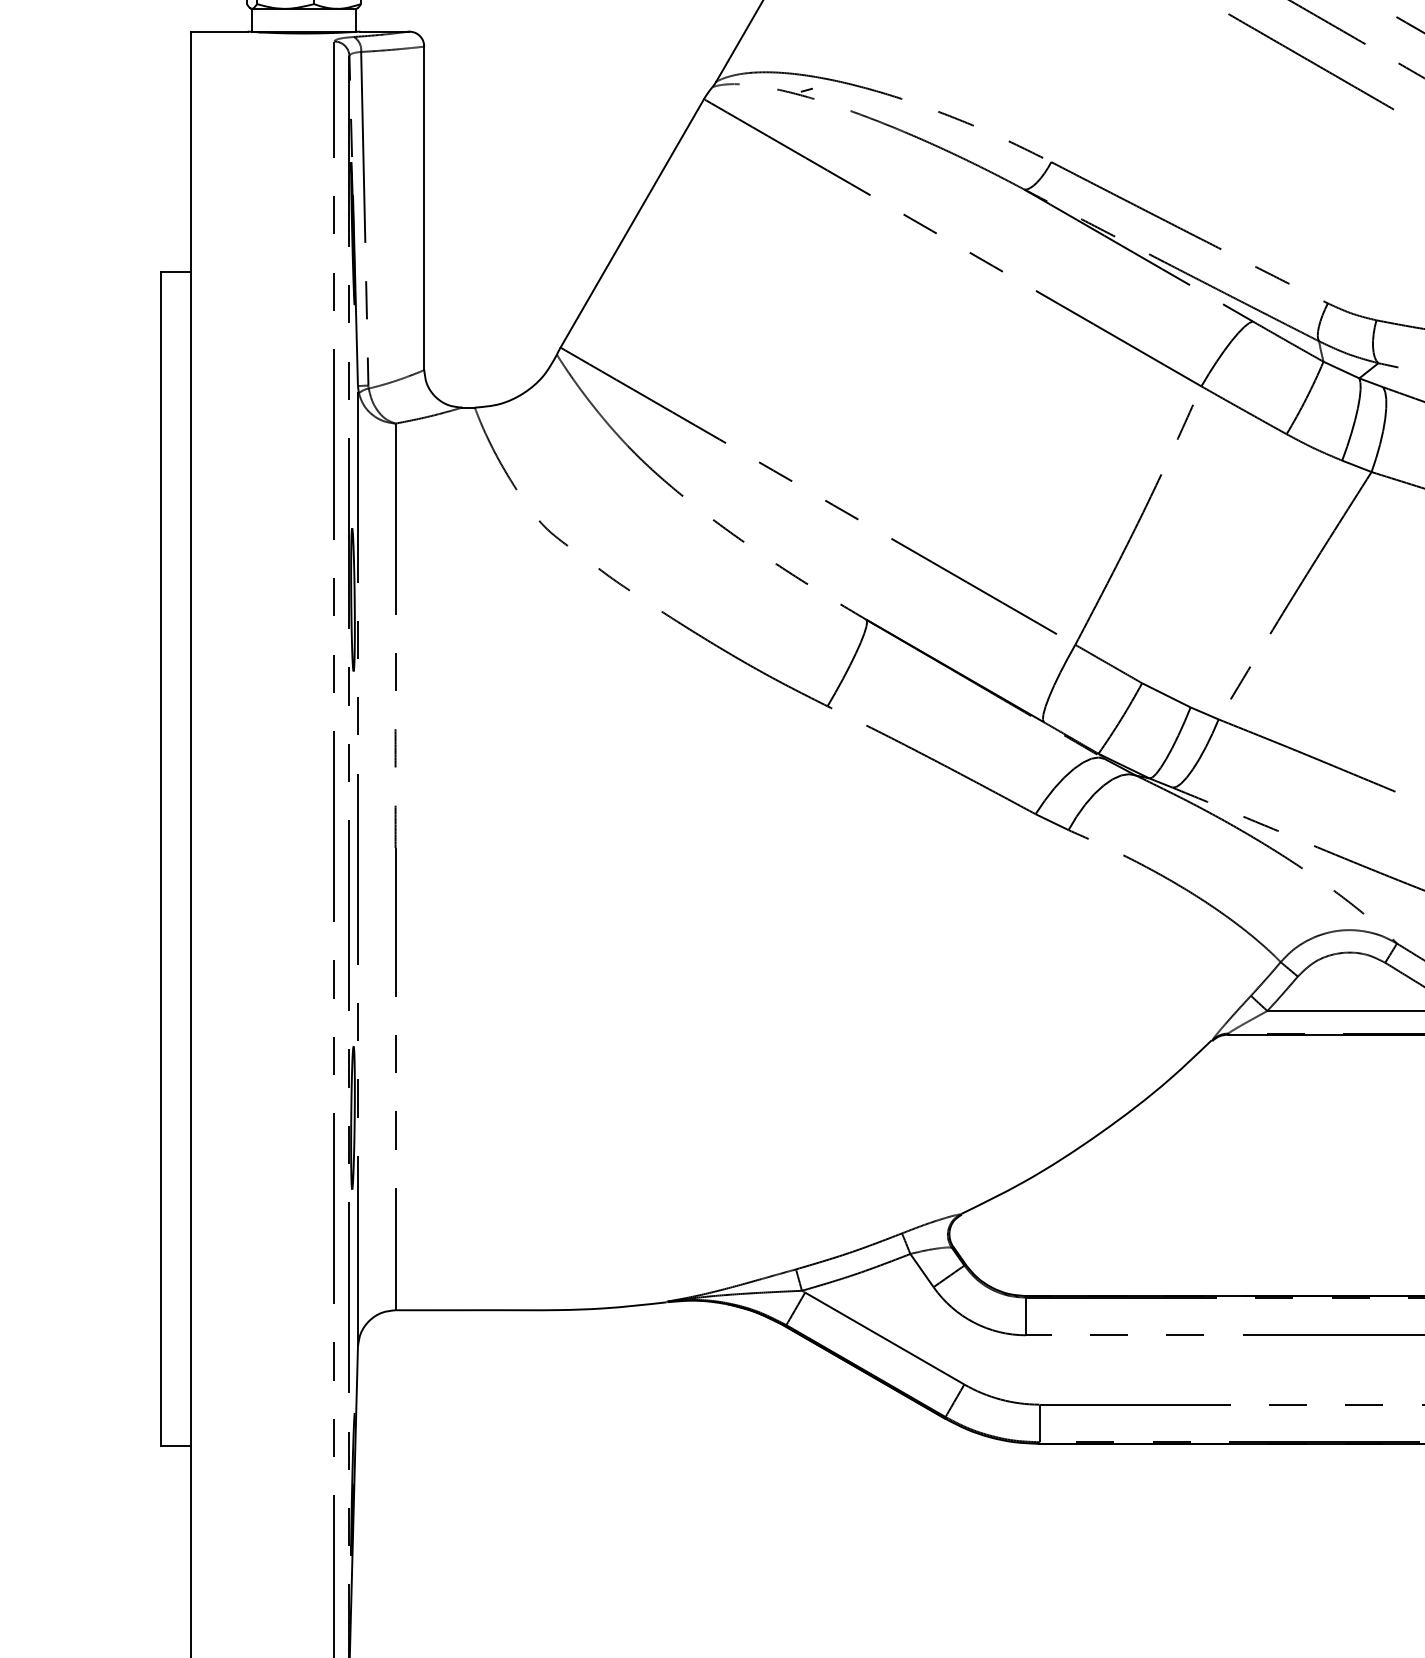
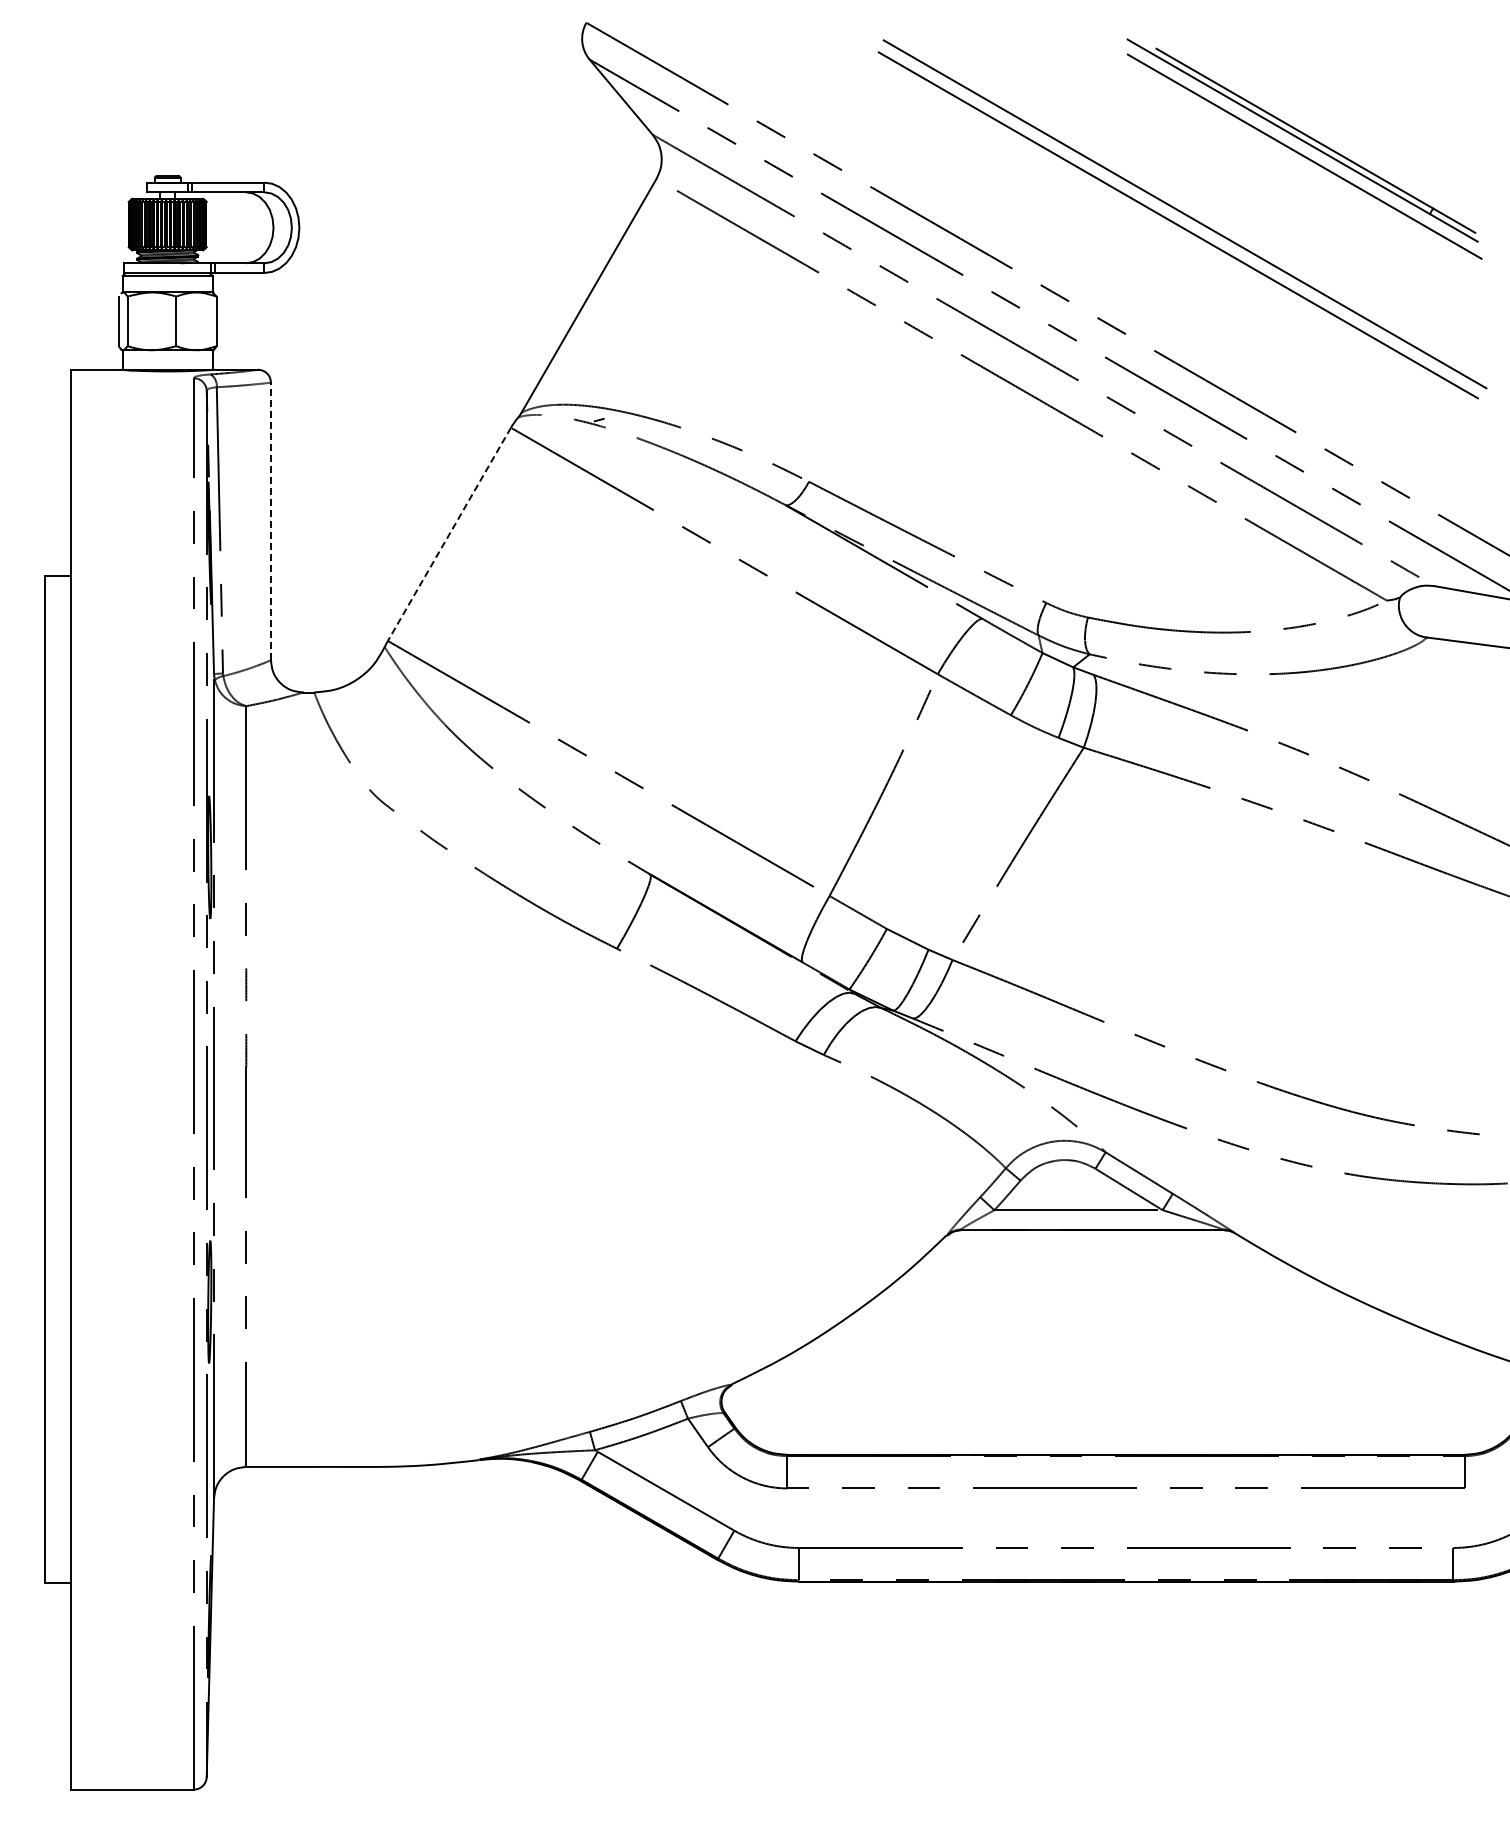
line: (423, 207) -> (270, 520), solid -> dashed
line: (632, 223) -> (449, 534), solid -> dashed

